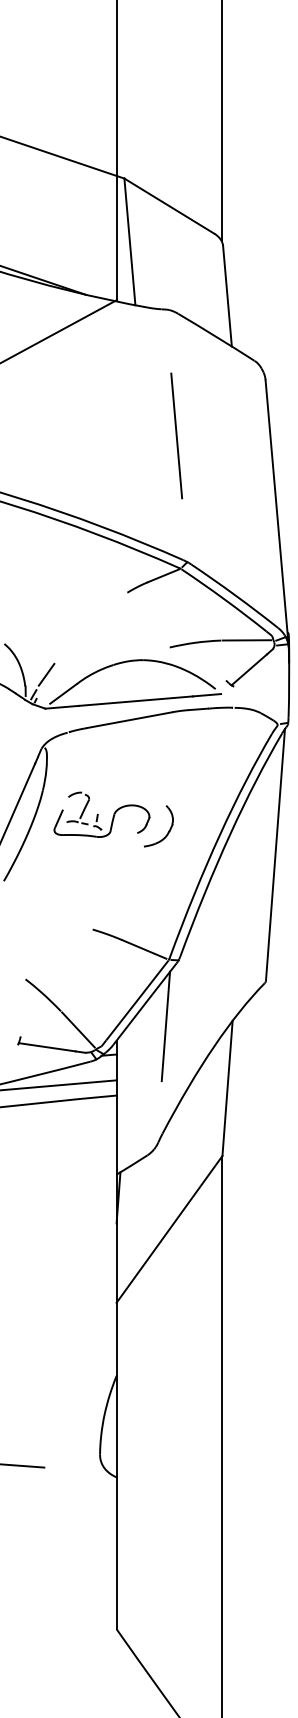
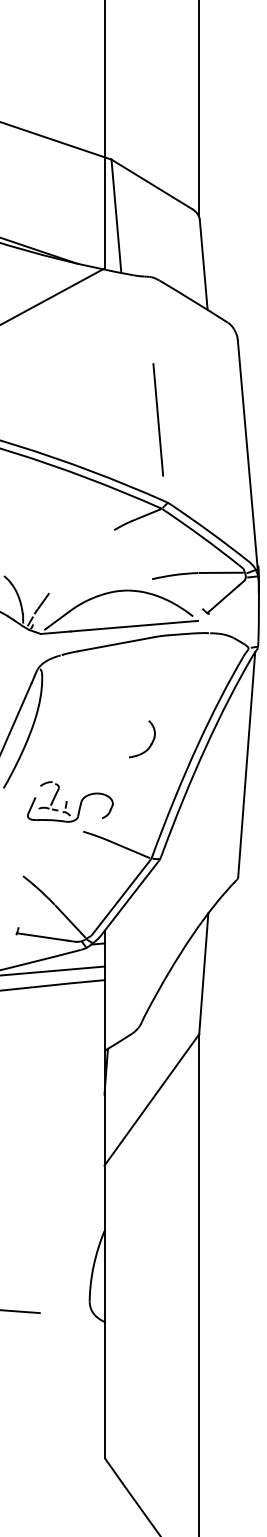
line: (175, 435) -> (157, 419), moved
part: (102, 814) -> (70, 801), moved
line: (165, 1026) -> (148, 918), removed

